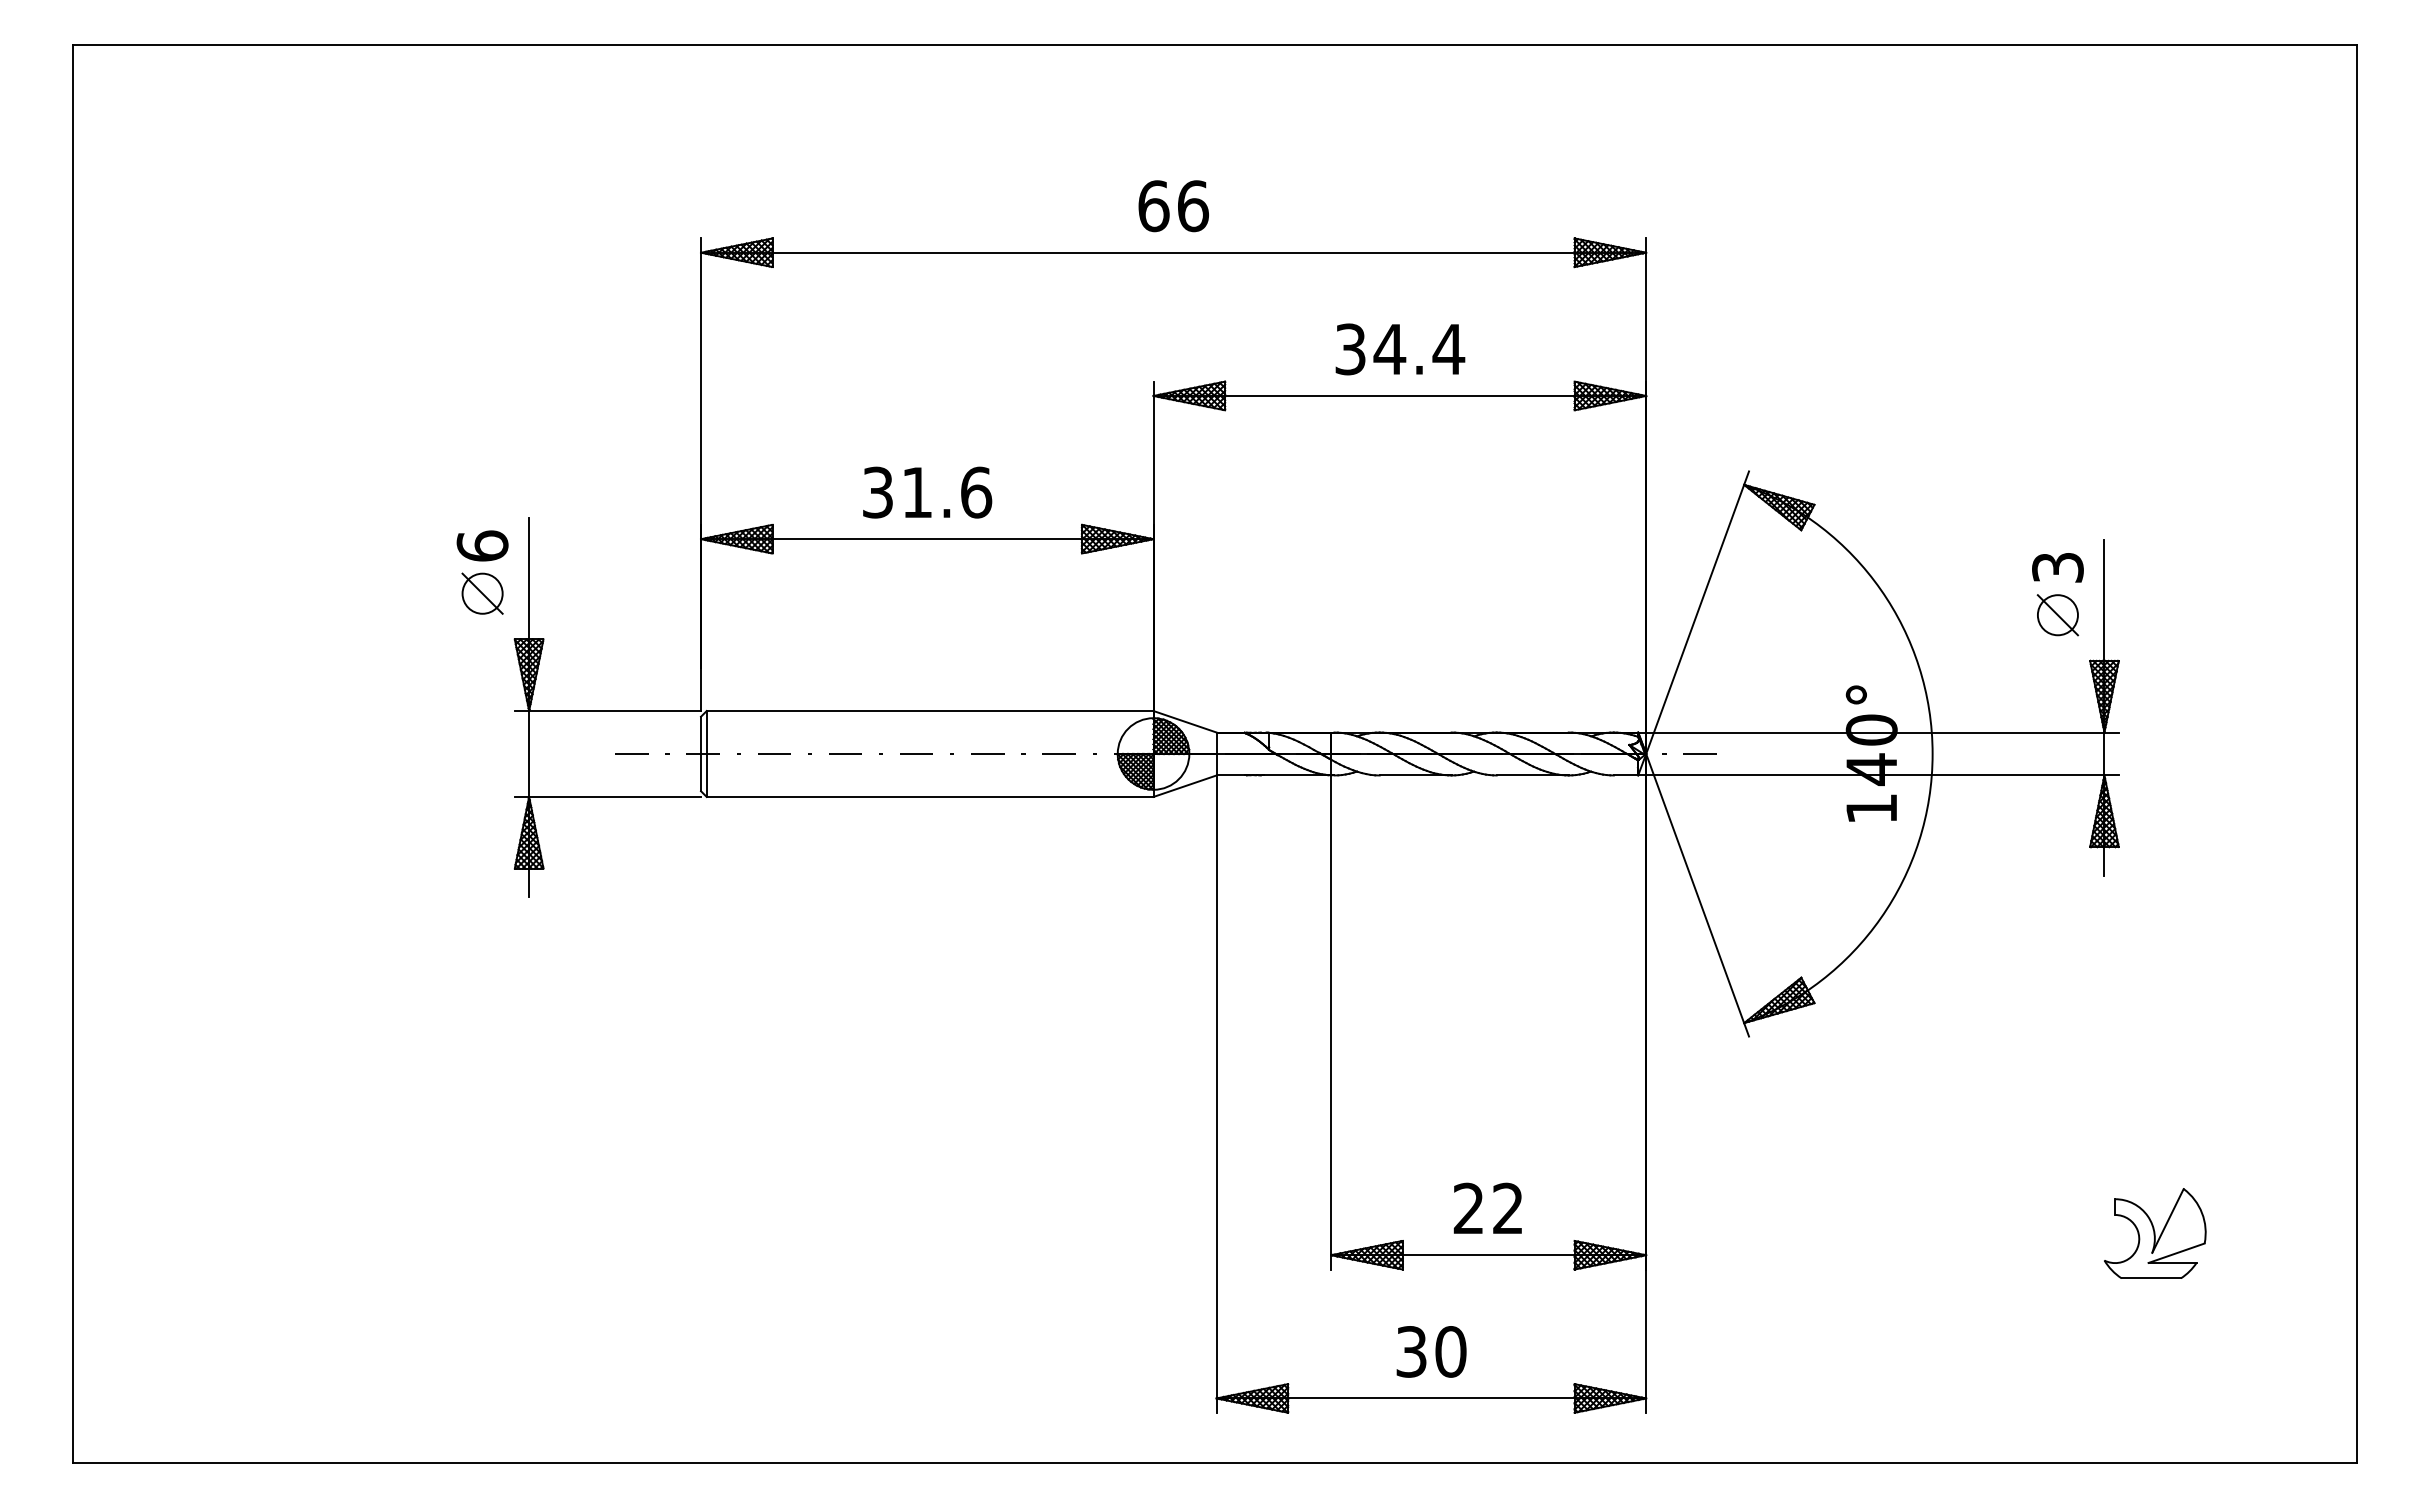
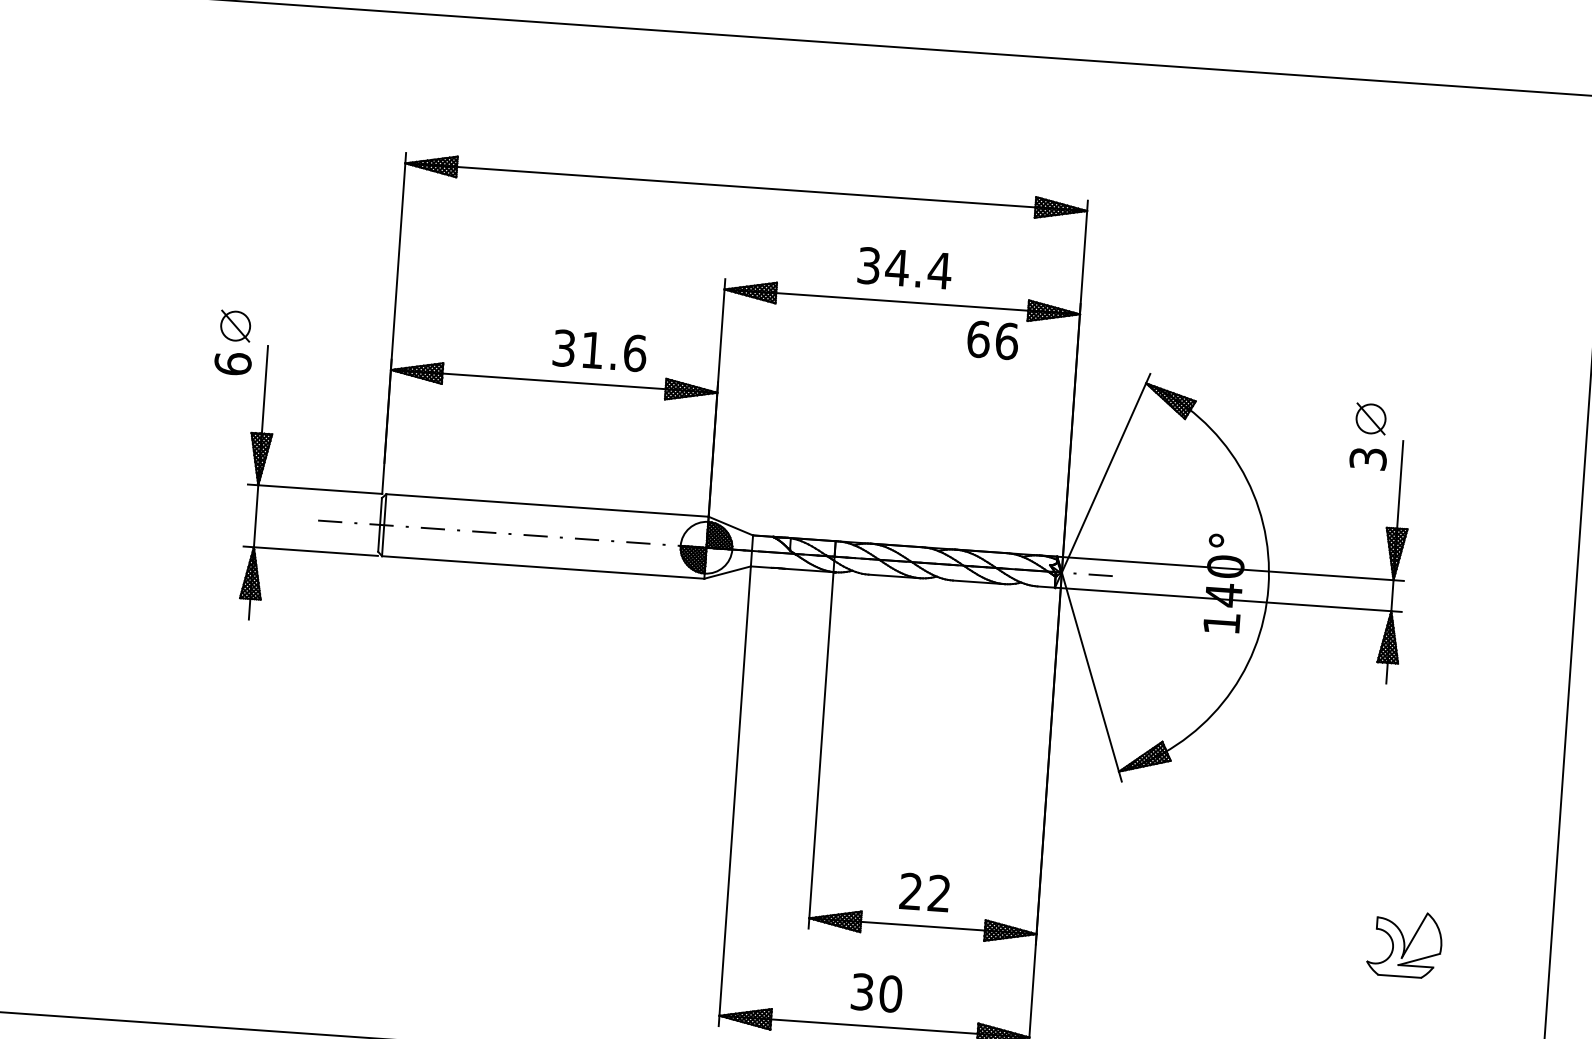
text: (1173, 206) -> (992, 340), moved
text: (927, 492) -> (599, 350), moved
part: (482, 593) -> (235, 325), moved
part: (2057, 615) -> (1370, 419), moved

